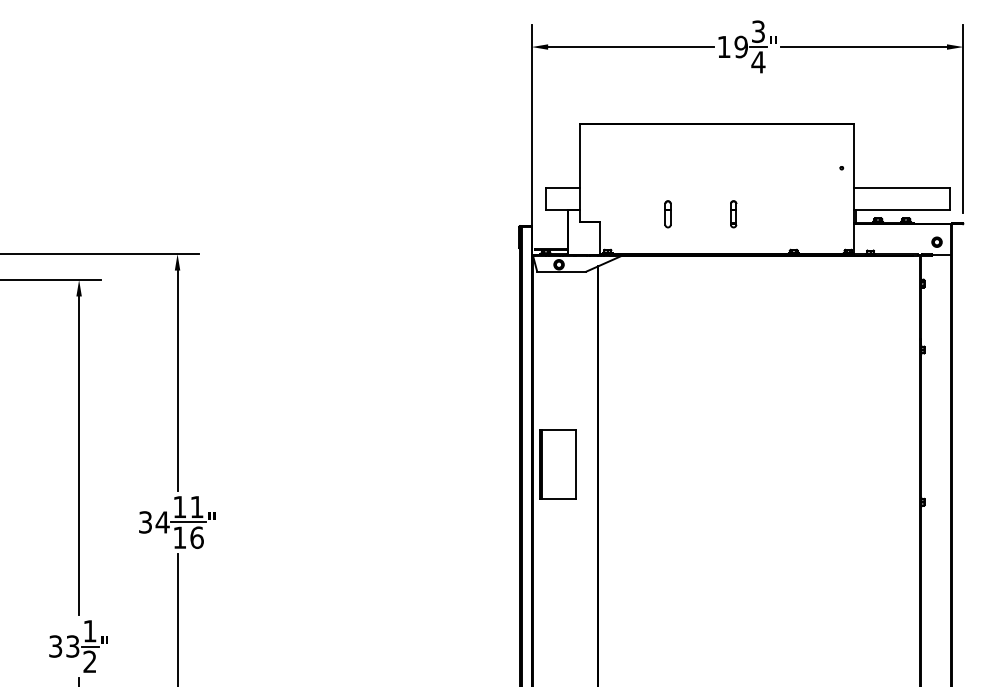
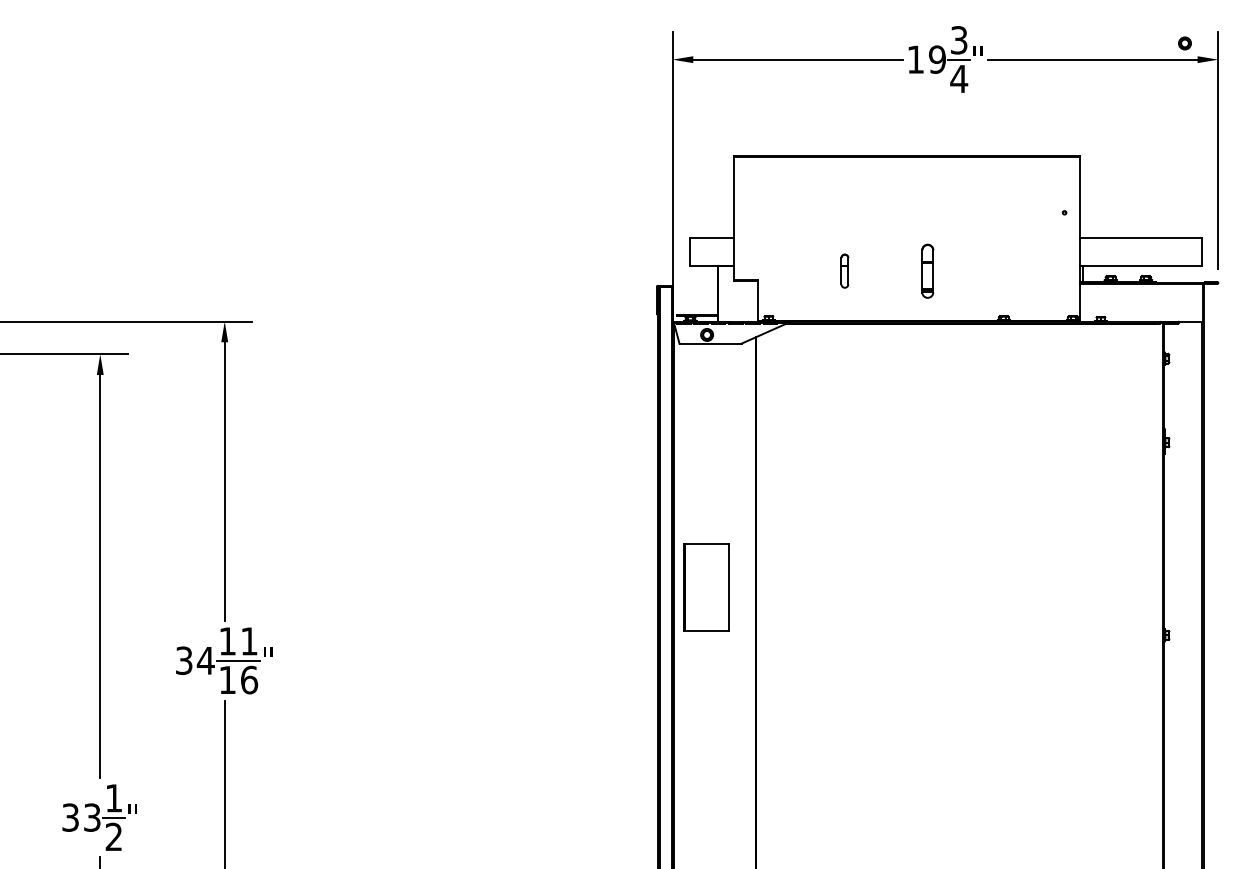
part: (733, 213) -> (927, 270), size x1.6
part: (936, 242) -> (1184, 43), moved

